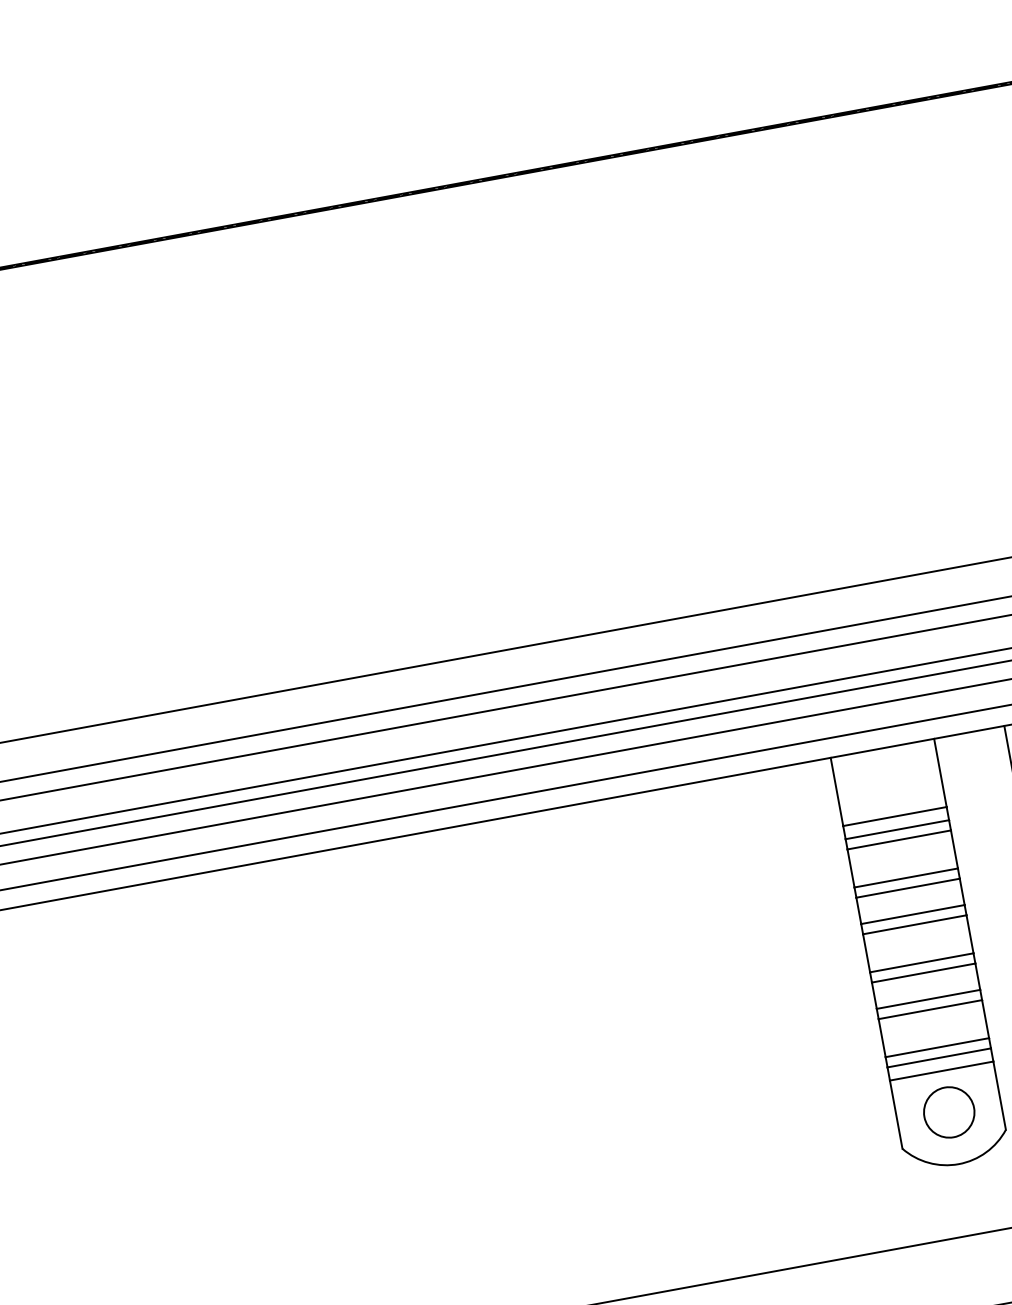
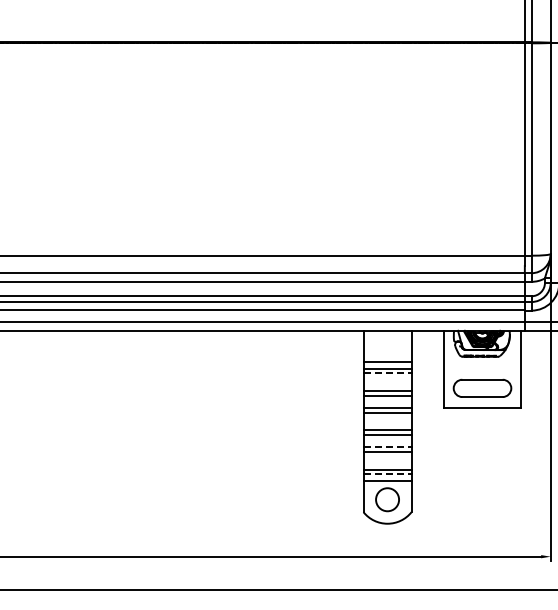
line: (899, 840) -> (387, 373), solid -> dashed
line: (928, 999) -> (387, 447), solid -> dashed
line: (939, 1058) -> (387, 474), solid -> dashed

